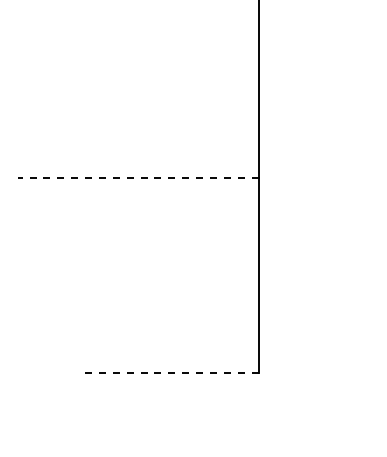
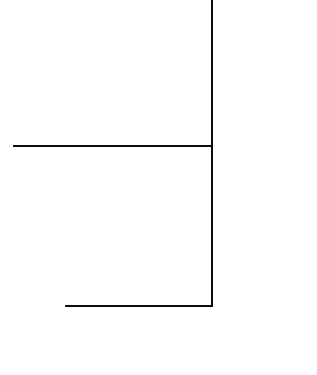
line: (137, 177) -> (112, 145), dashed -> solid
line: (168, 372) -> (138, 305), dashed -> solid

